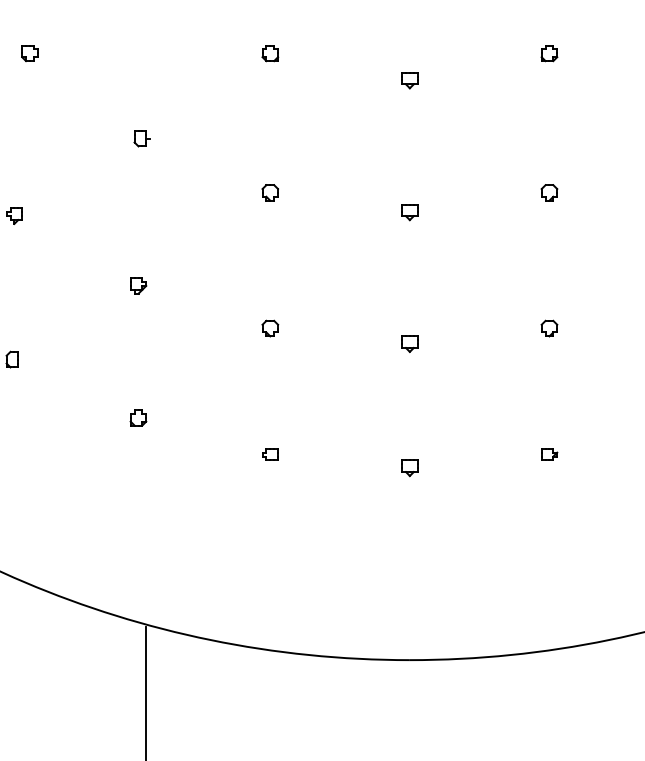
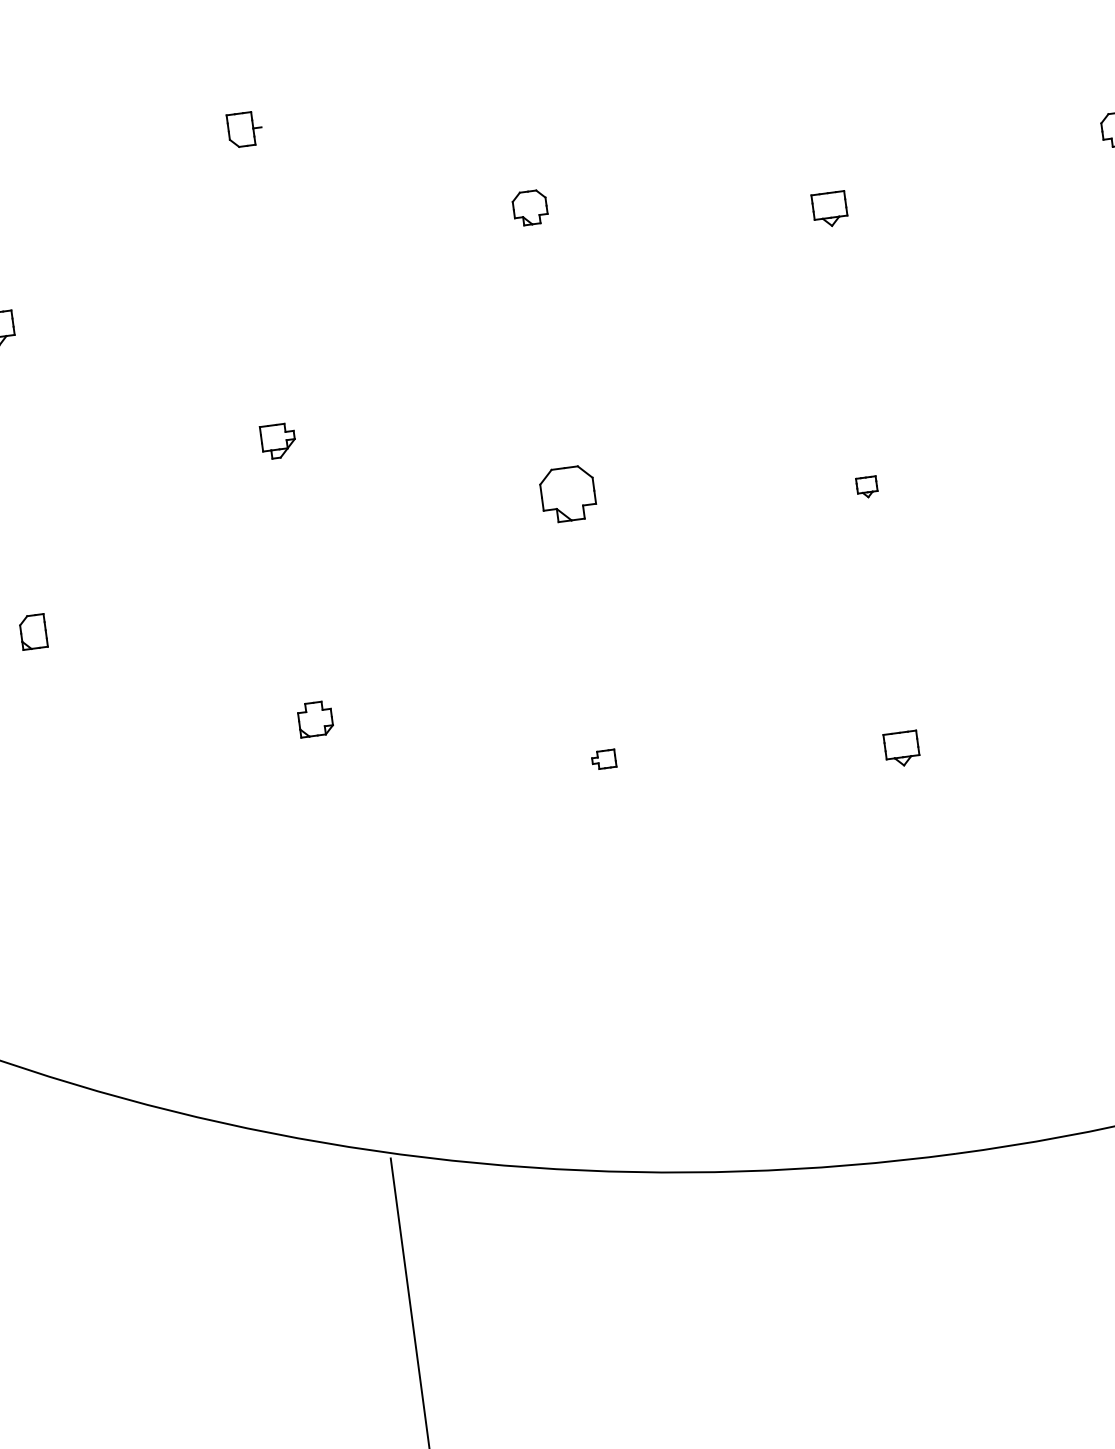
part: (270, 328) -> (568, 493), size x1.6
part: (409, 343) -> (866, 486), size x0.6
part: (270, 454) -> (604, 759), size x0.7

